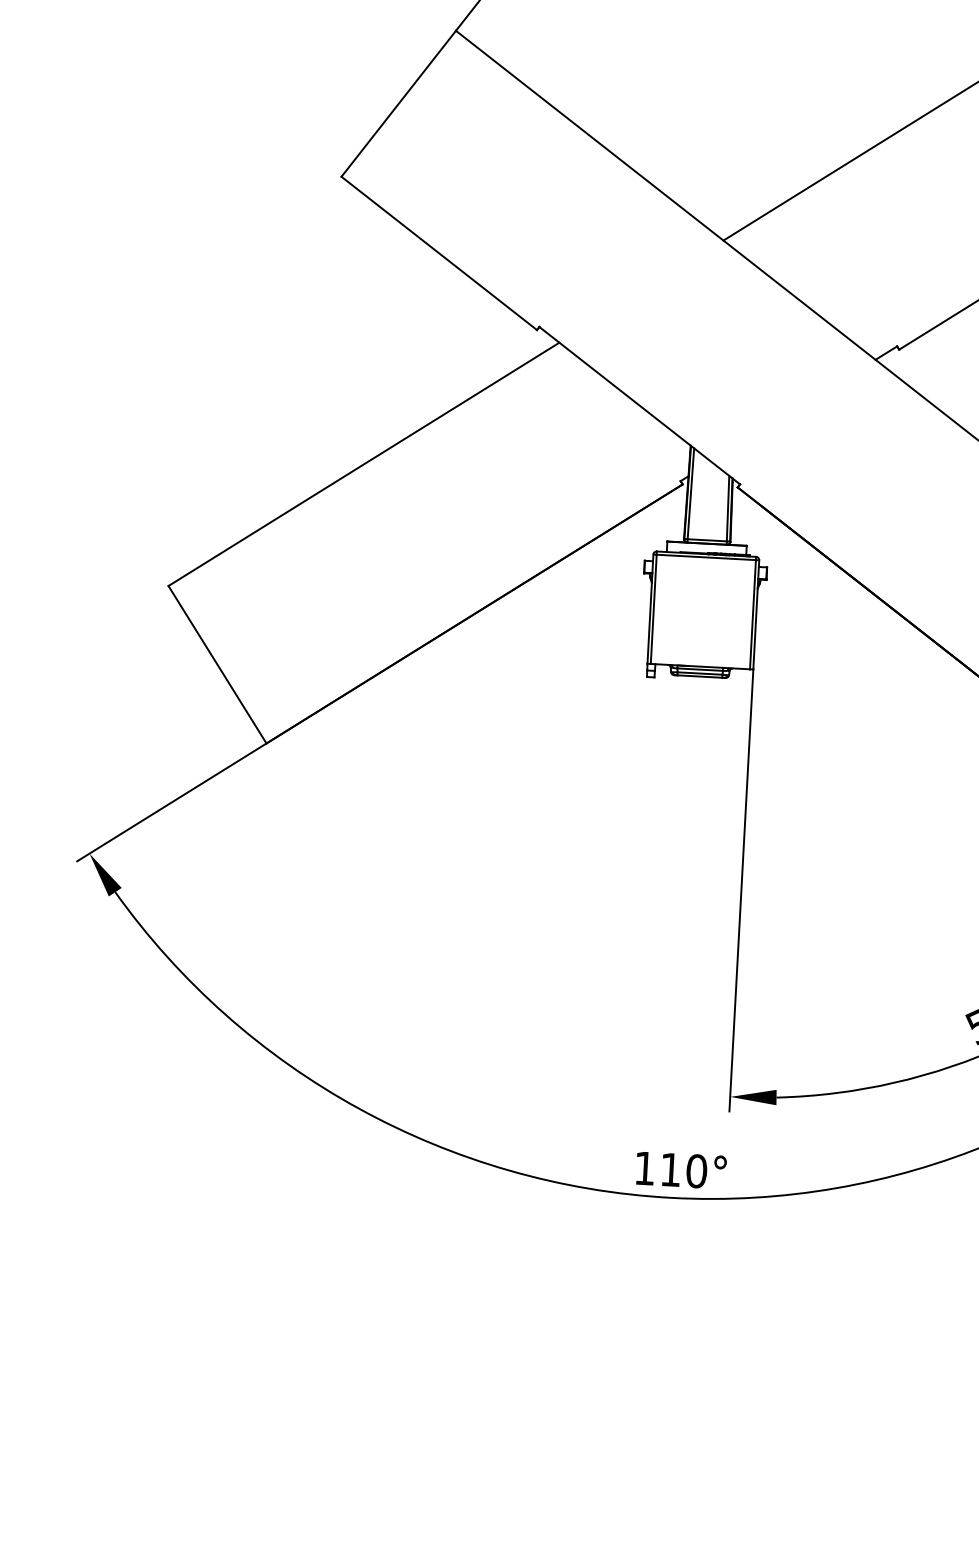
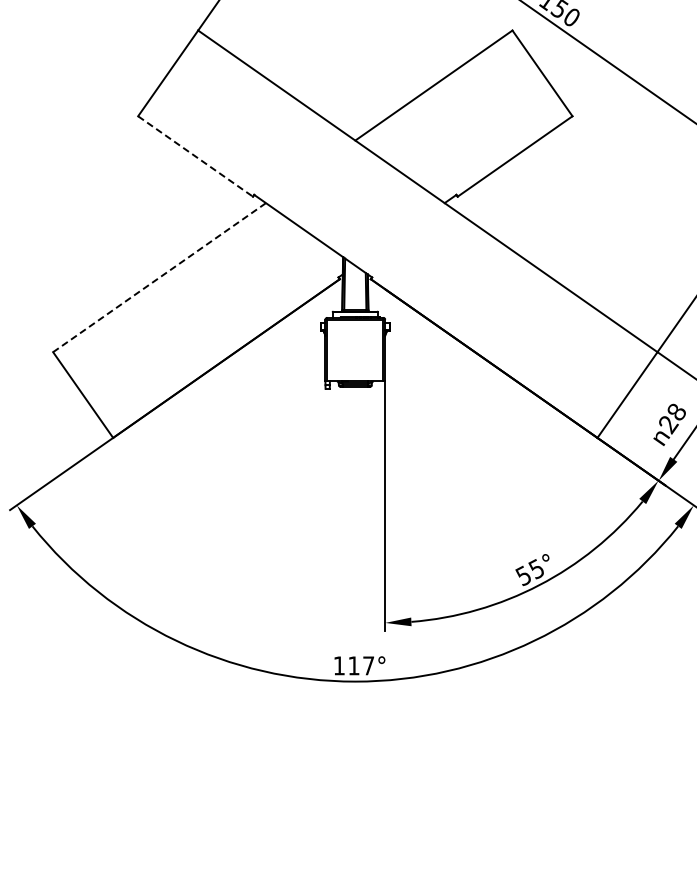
line: (439, 253) -> (195, 156), solid -> dashed
line: (363, 464) -> (159, 277), solid -> dashed
text: (696, 1170) -> (368, 665), 110° -> 117°

